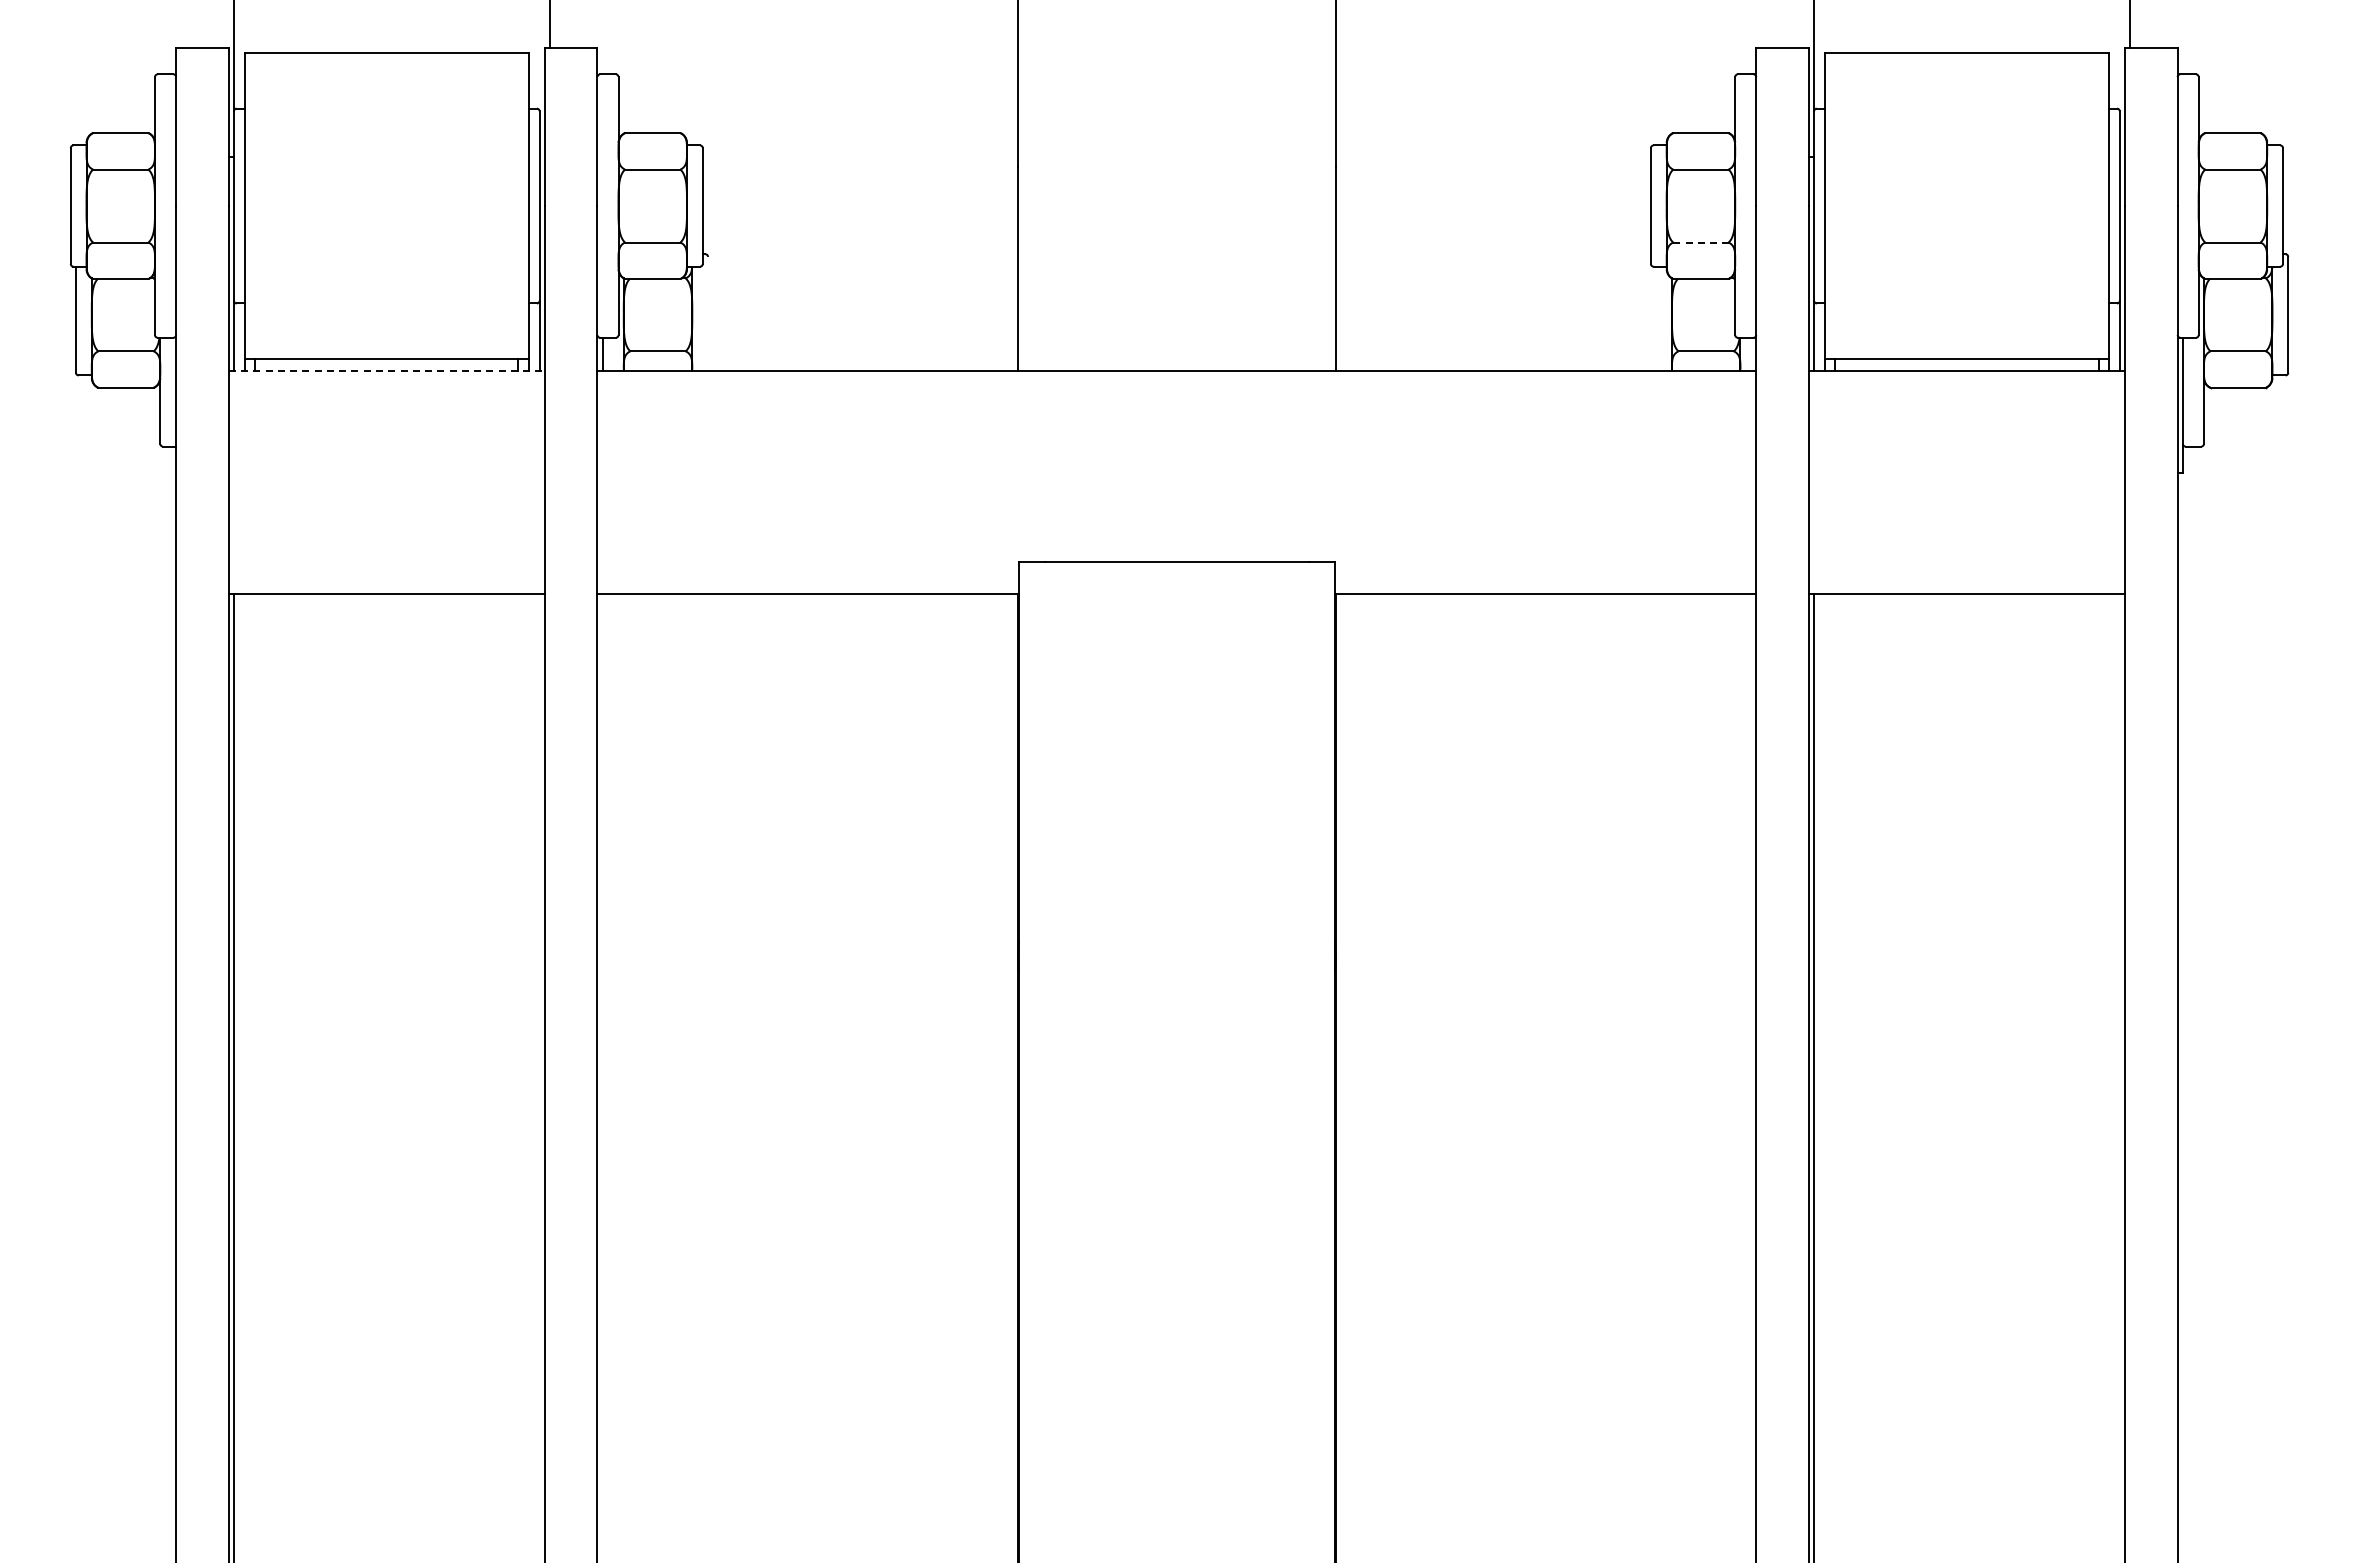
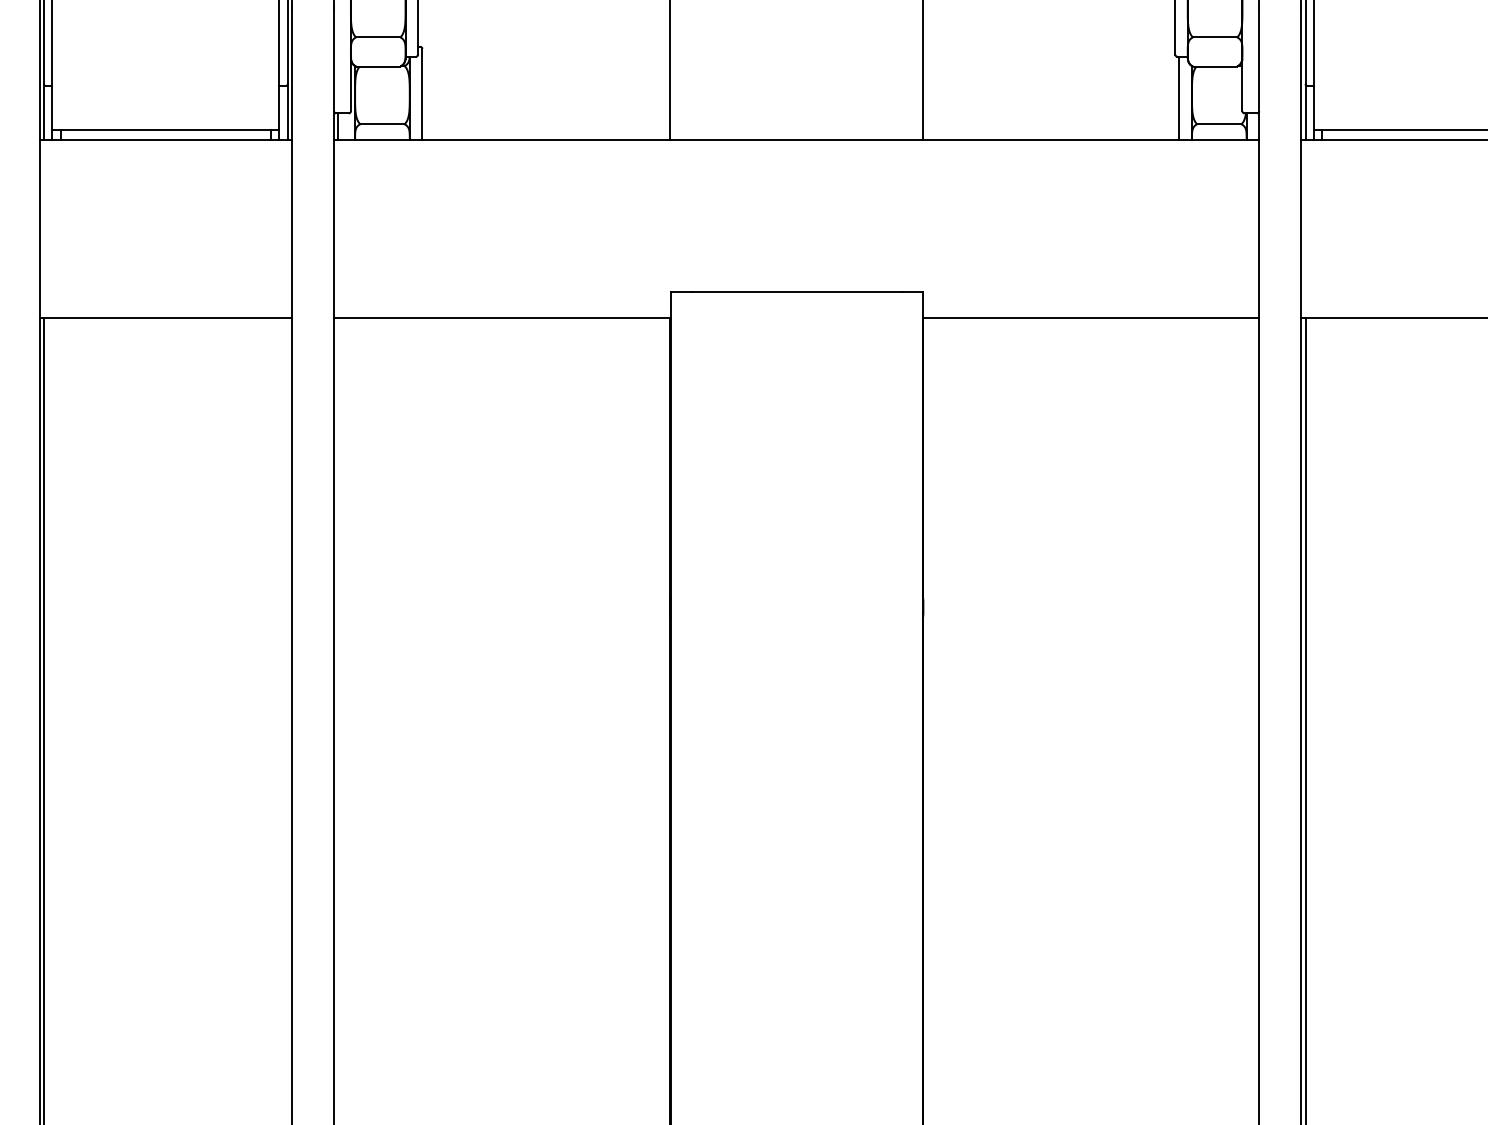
line: (1700, 242) -> (1214, 37), dashed -> solid
line: (708, 313) -> (422, 94), added
line: (1656, 318) -> (1179, 98), added
line: (387, 370) -> (166, 139), dashed -> solid

